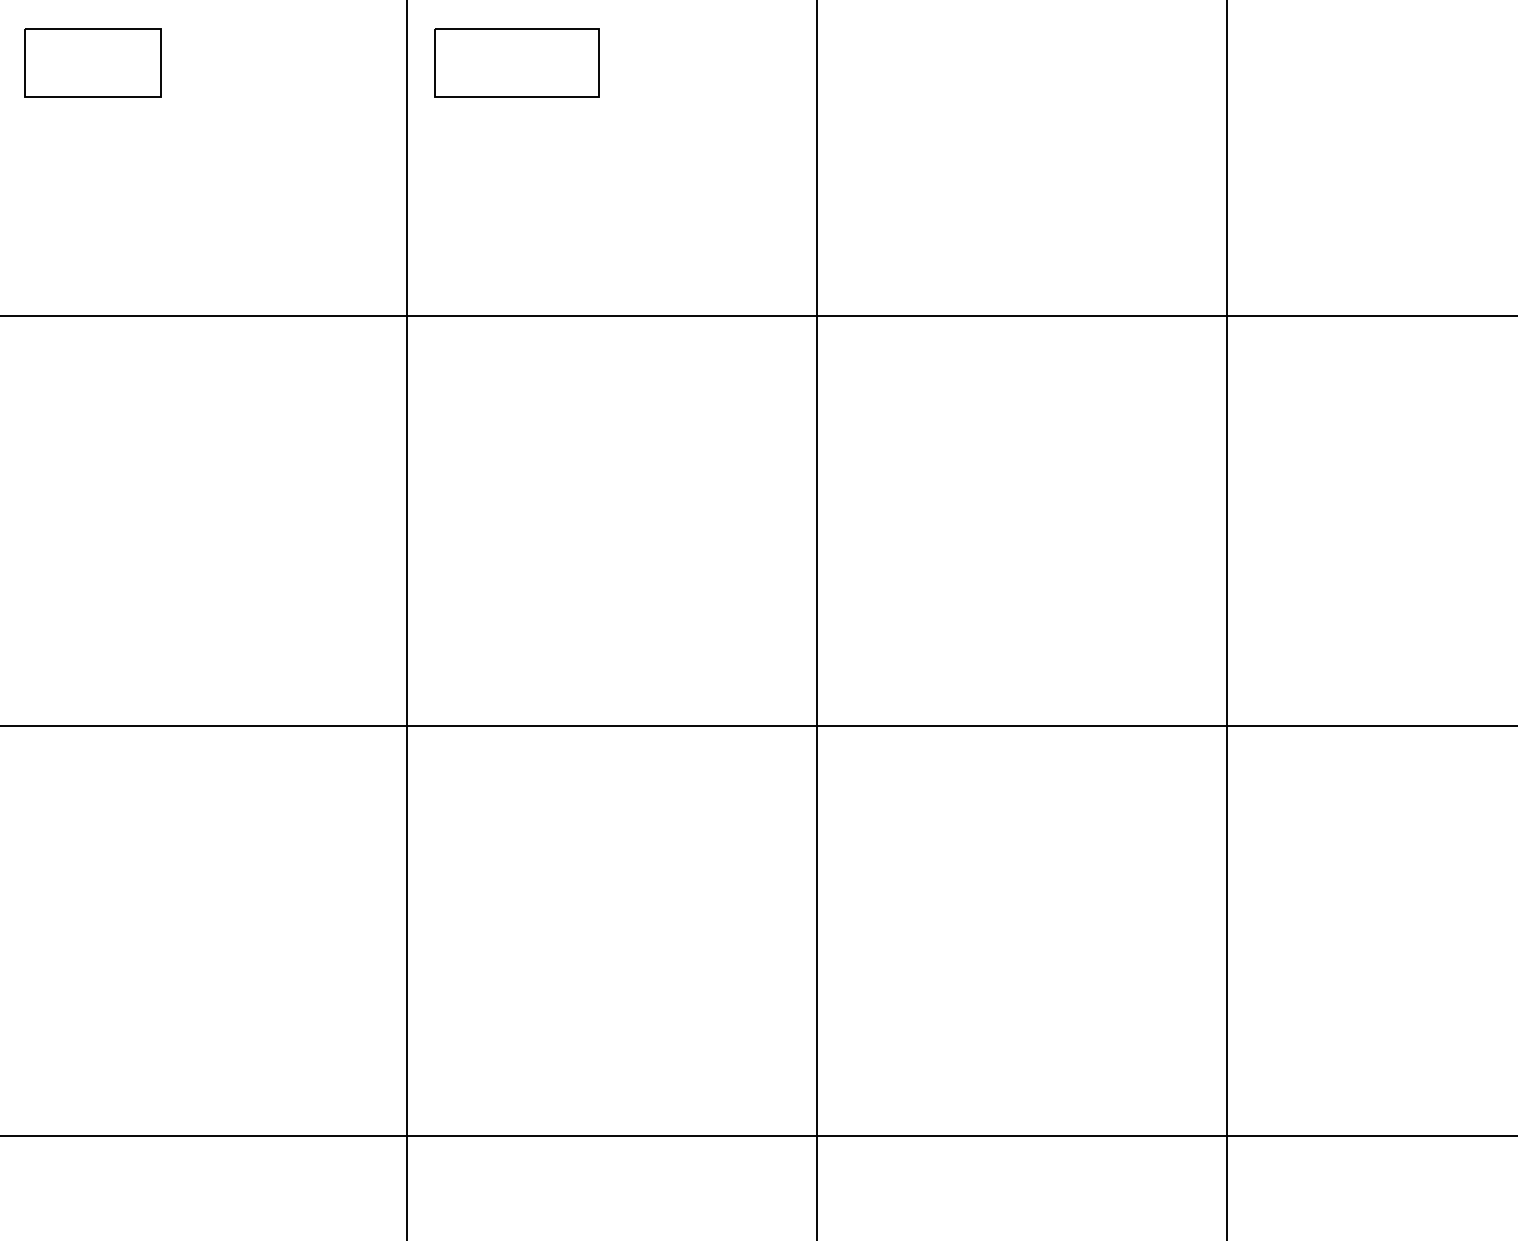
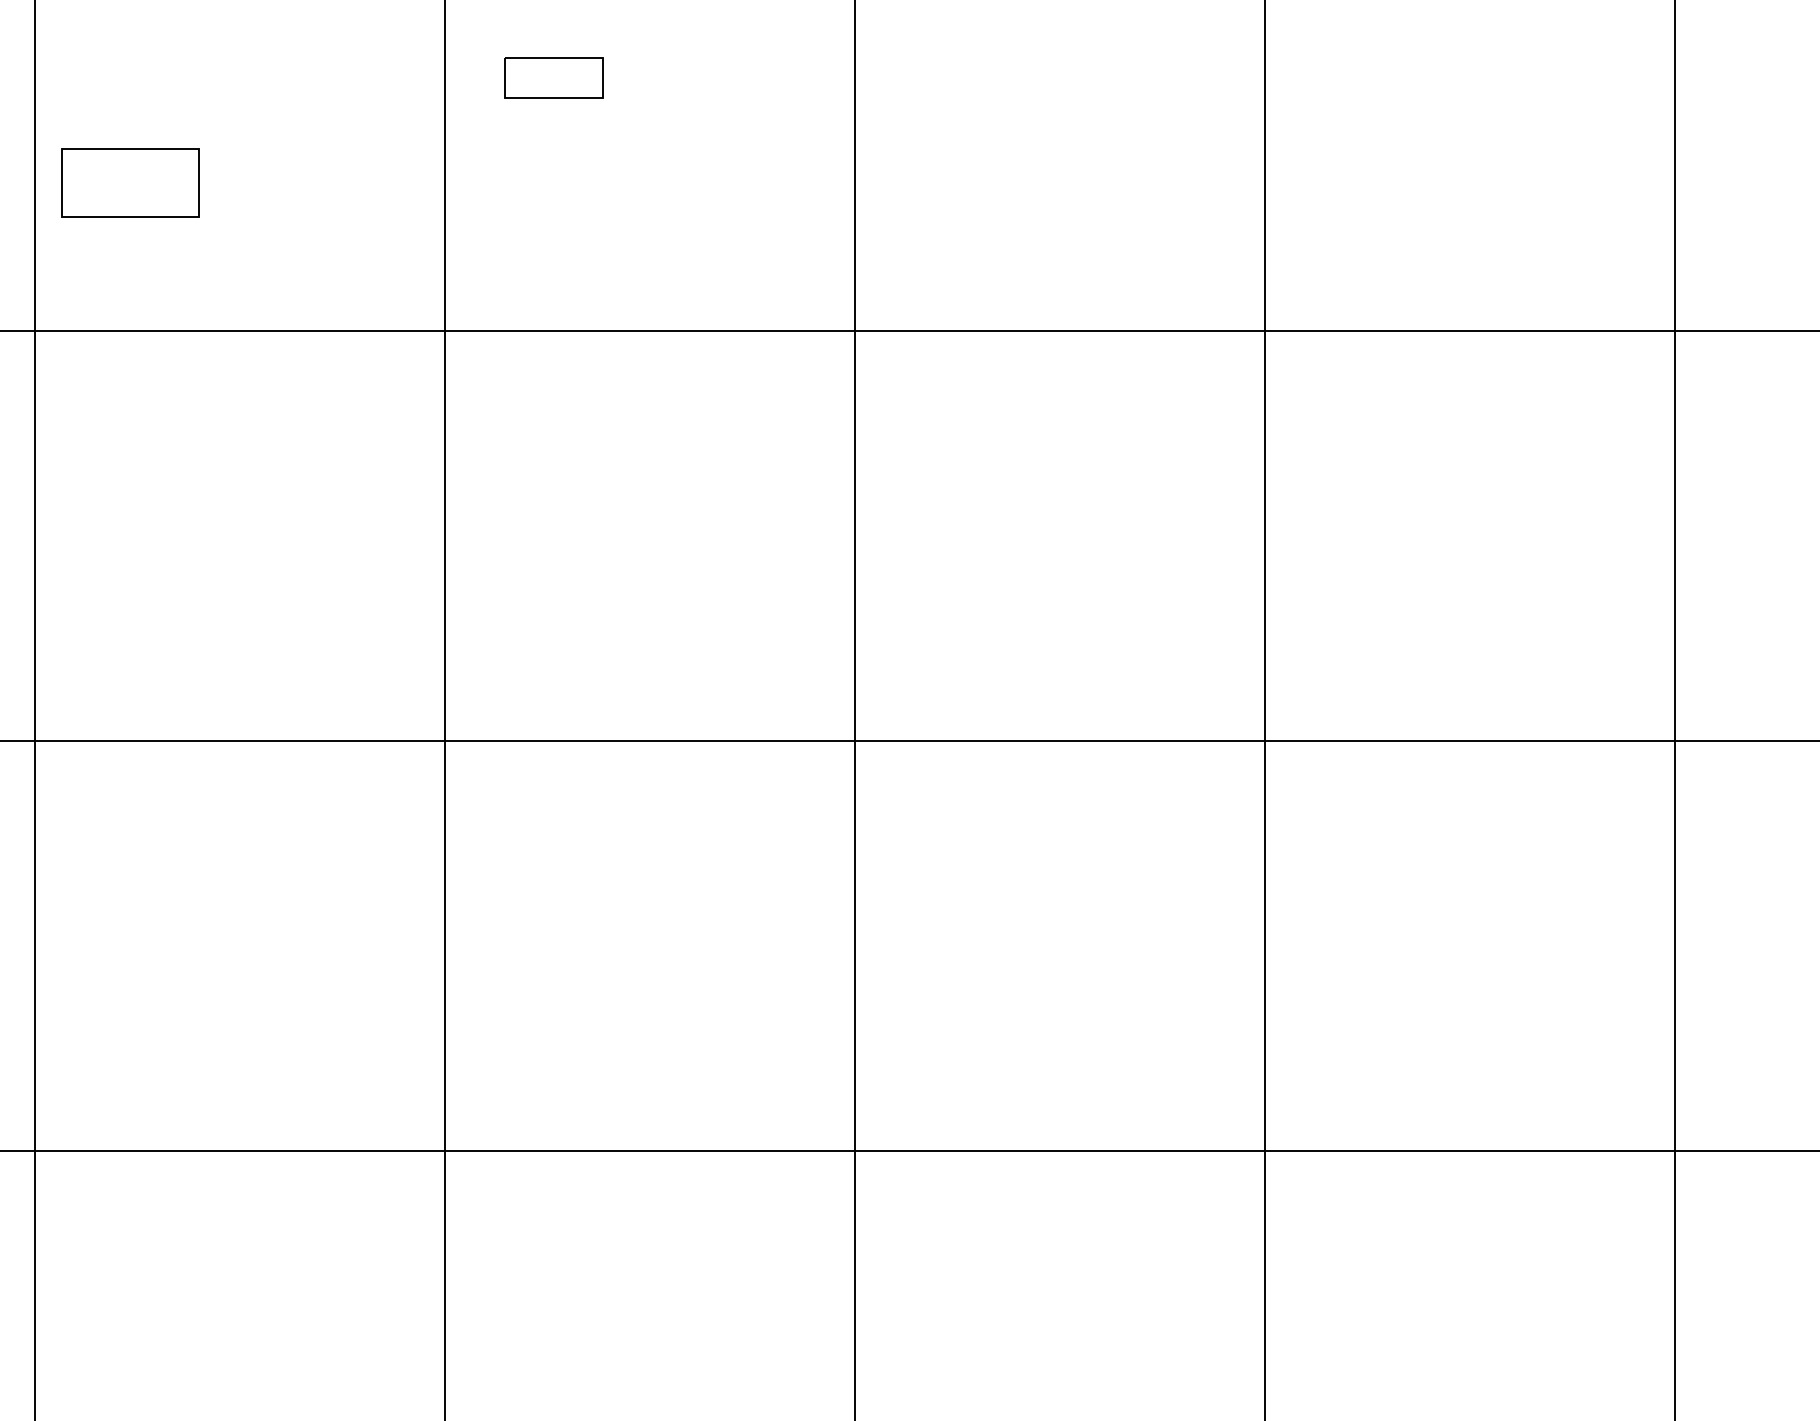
part: (92, 62) -> (130, 182), moved
part: (515, 62) -> (553, 77), size x0.6

